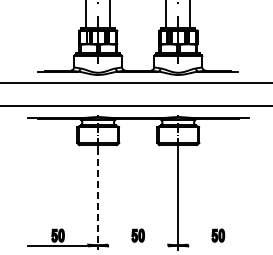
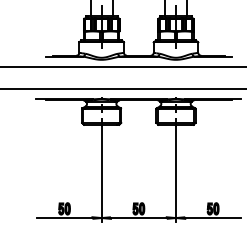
line: (98, 198) -> (102, 174), dashed -> solid
line: (138, 245) -> (139, 218), added
line: (218, 245) -> (213, 218), added

